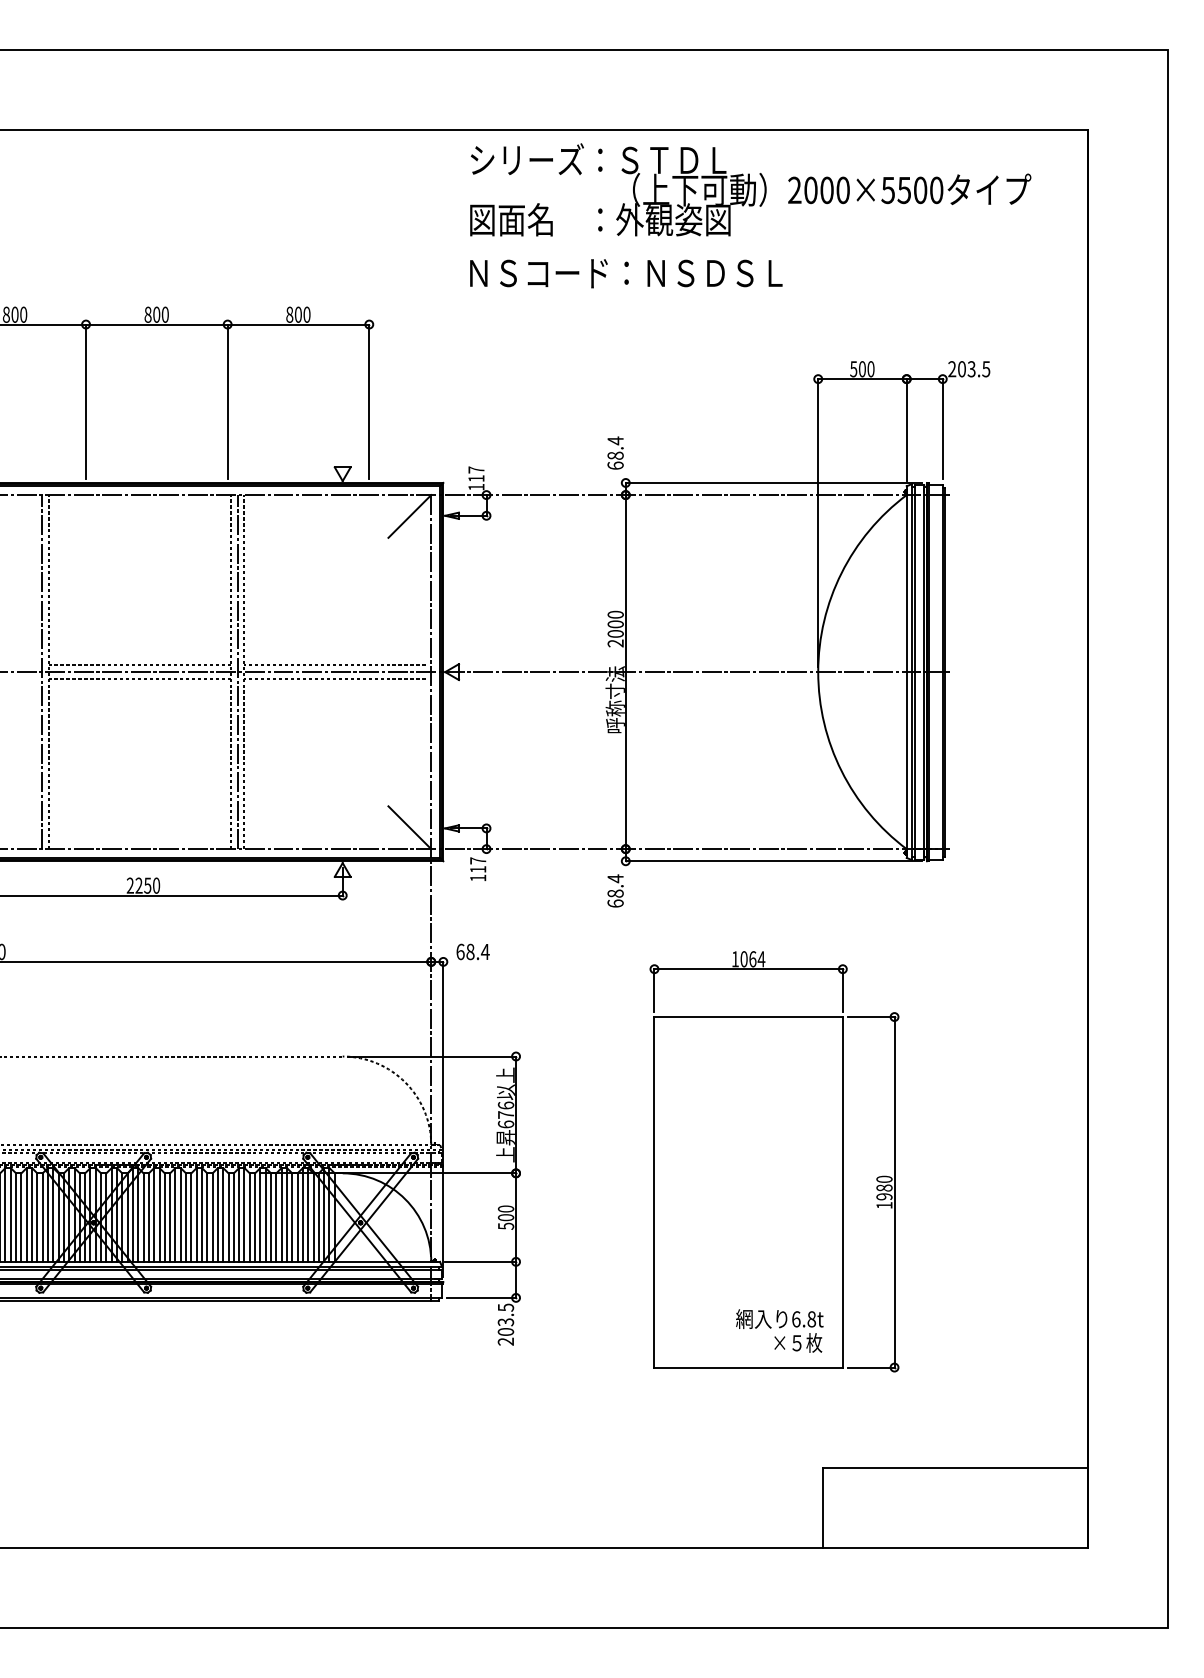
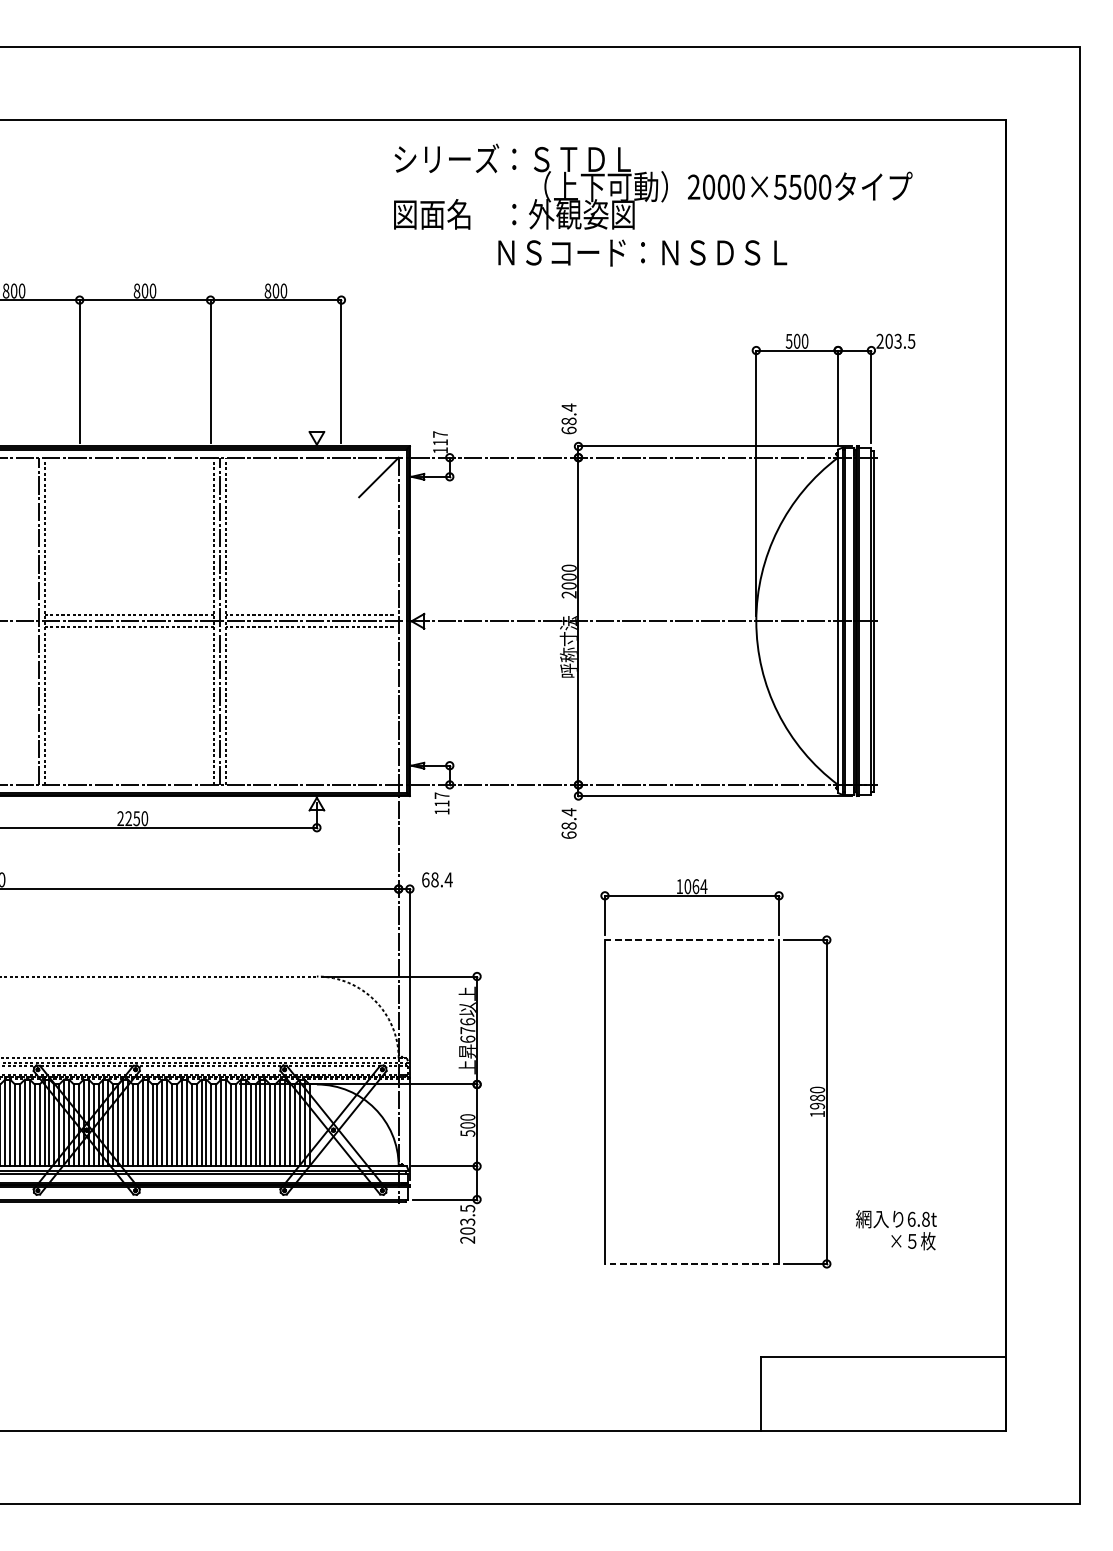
text: (750, 189) -> (653, 186), moved
text: (626, 273) -> (642, 252), moved
line: (409, 827) -> (378, 764), removed
line: (749, 1017) -> (692, 940), solid -> dashed
text: (779, 1330) -> (896, 1229), moved
line: (748, 1367) -> (691, 1263), solid -> dashed

